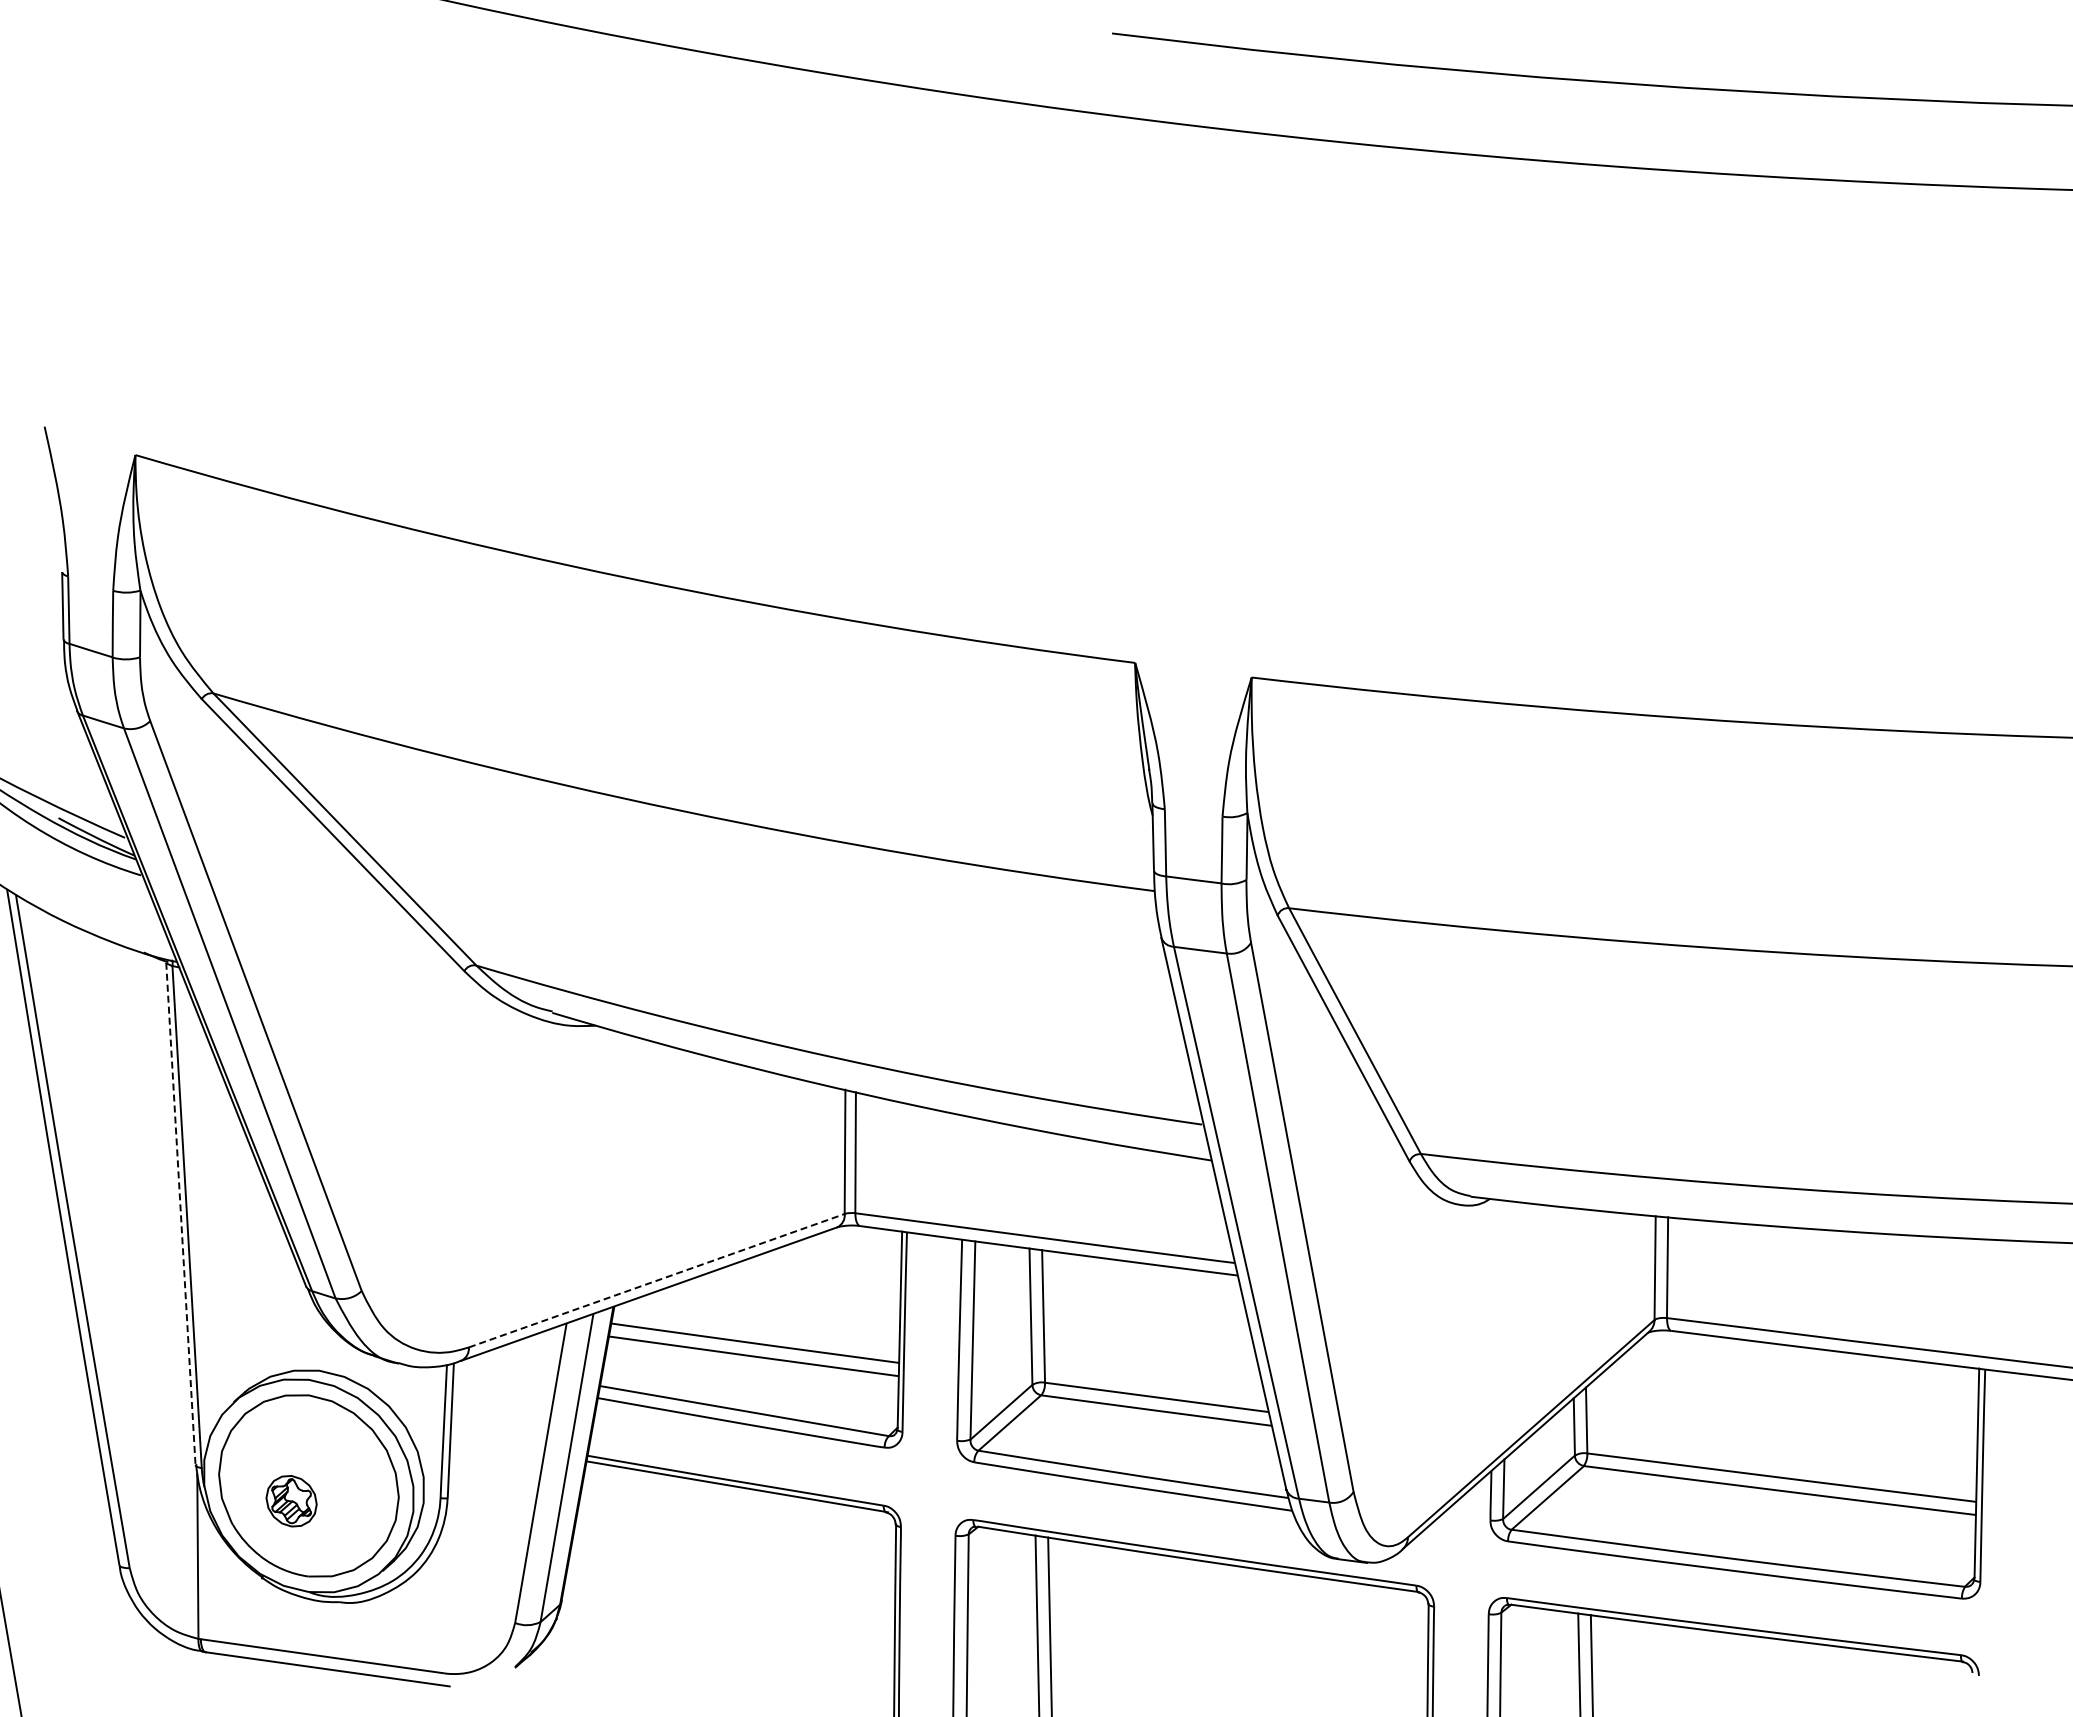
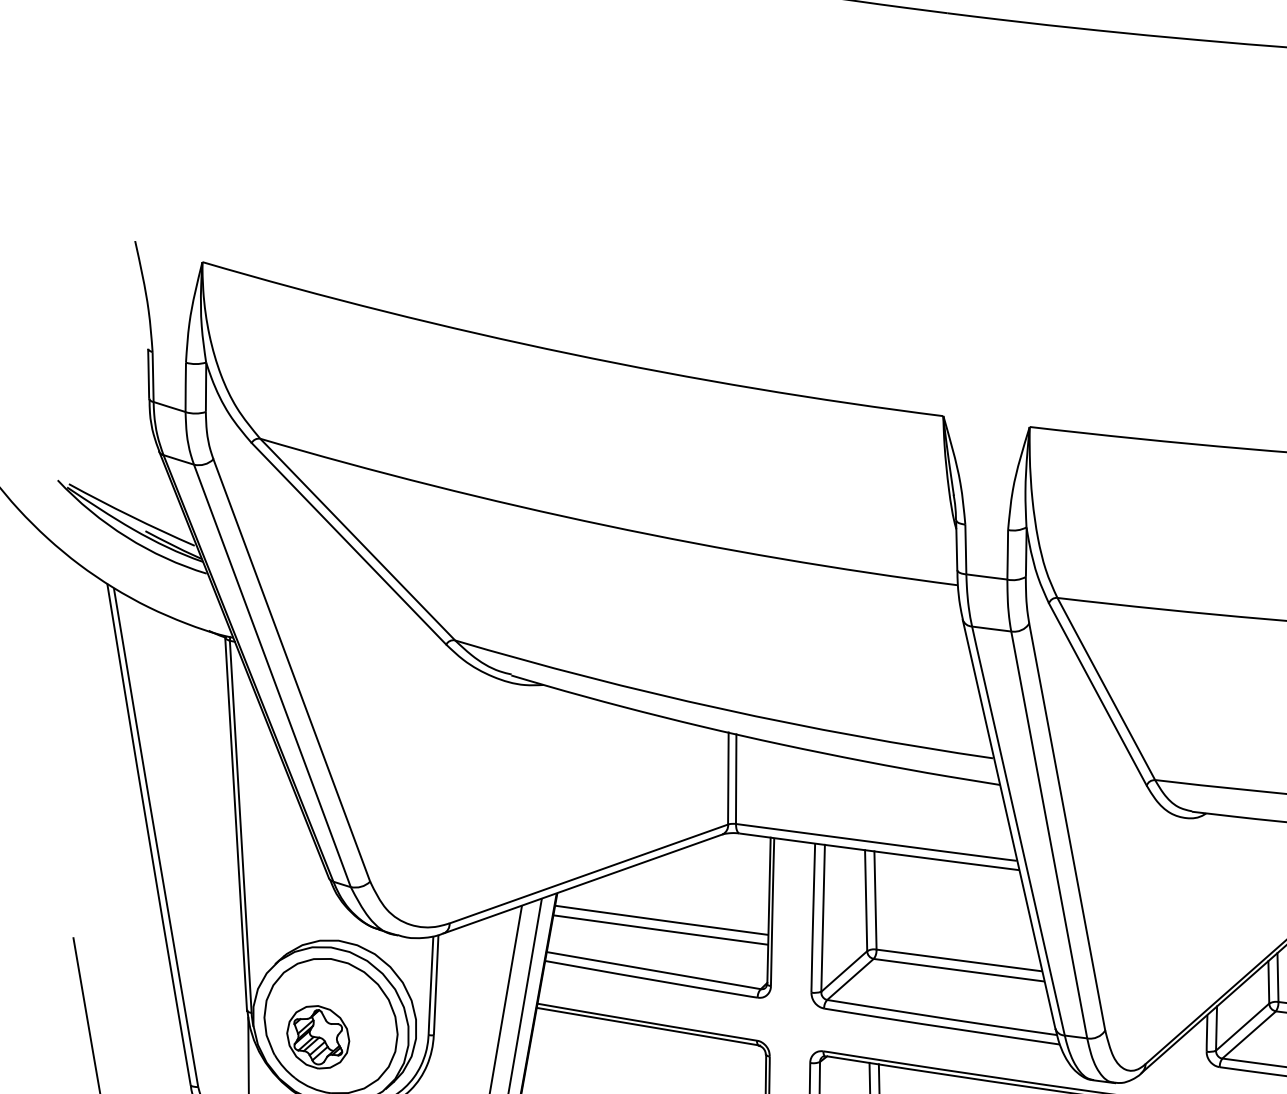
line: (180, 1214) -> (235, 824), dashed -> solid
line: (657, 1280) -> (589, 873), dashed -> solid
part: (291, 1501) -> (318, 1037), size x1.67

